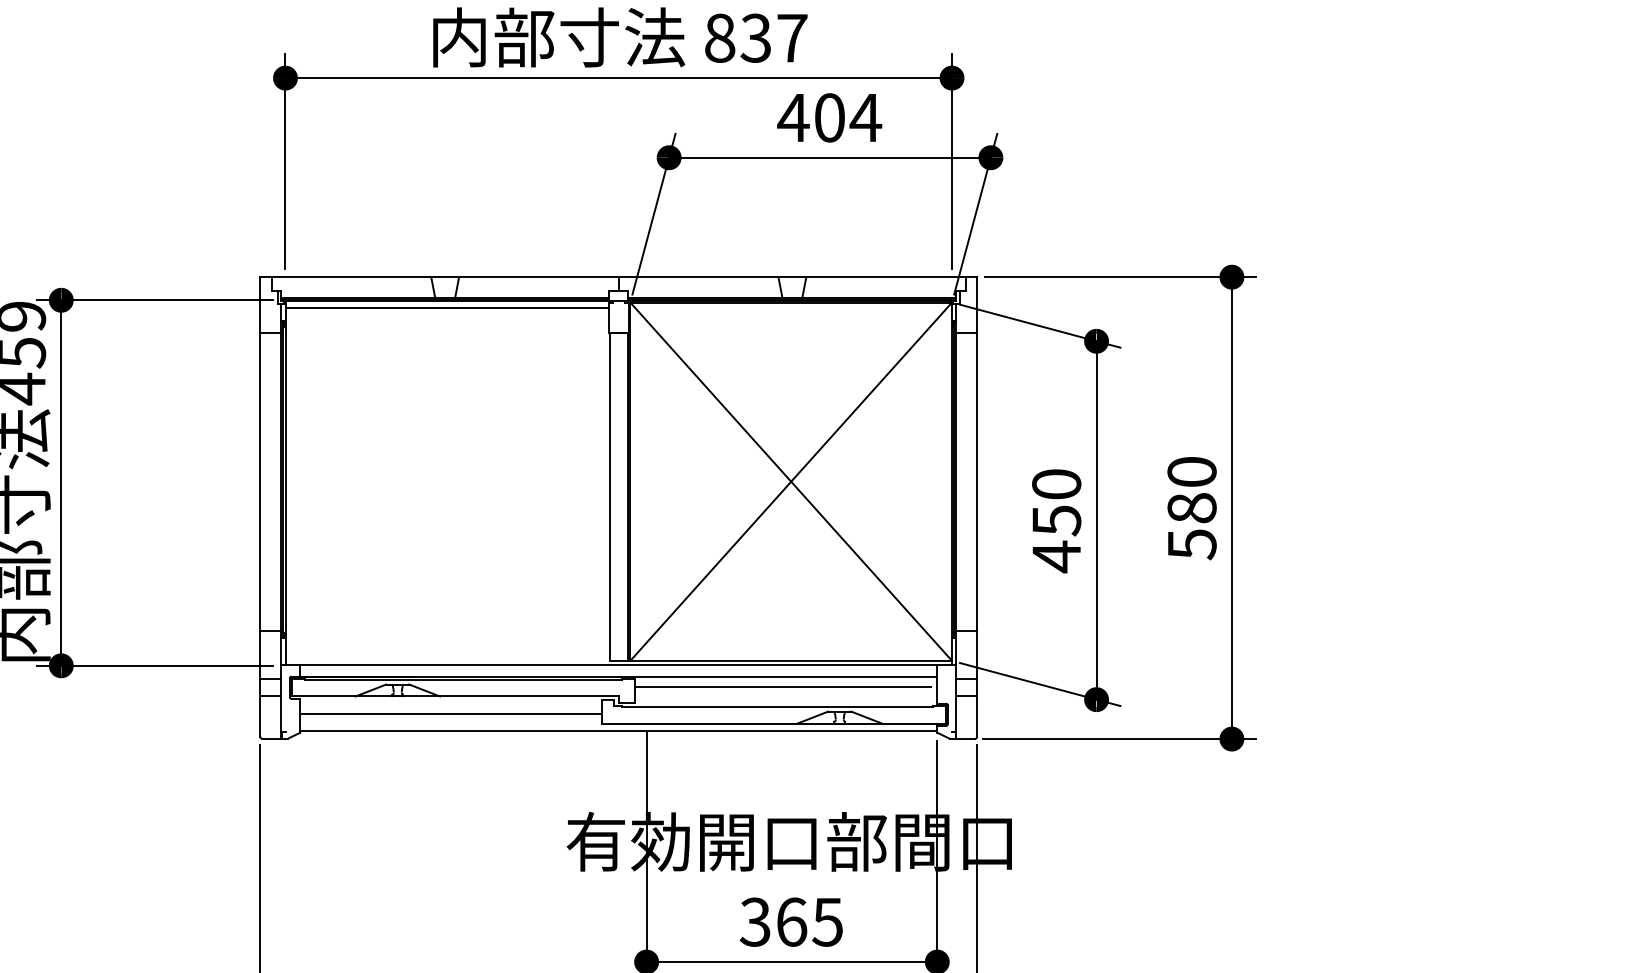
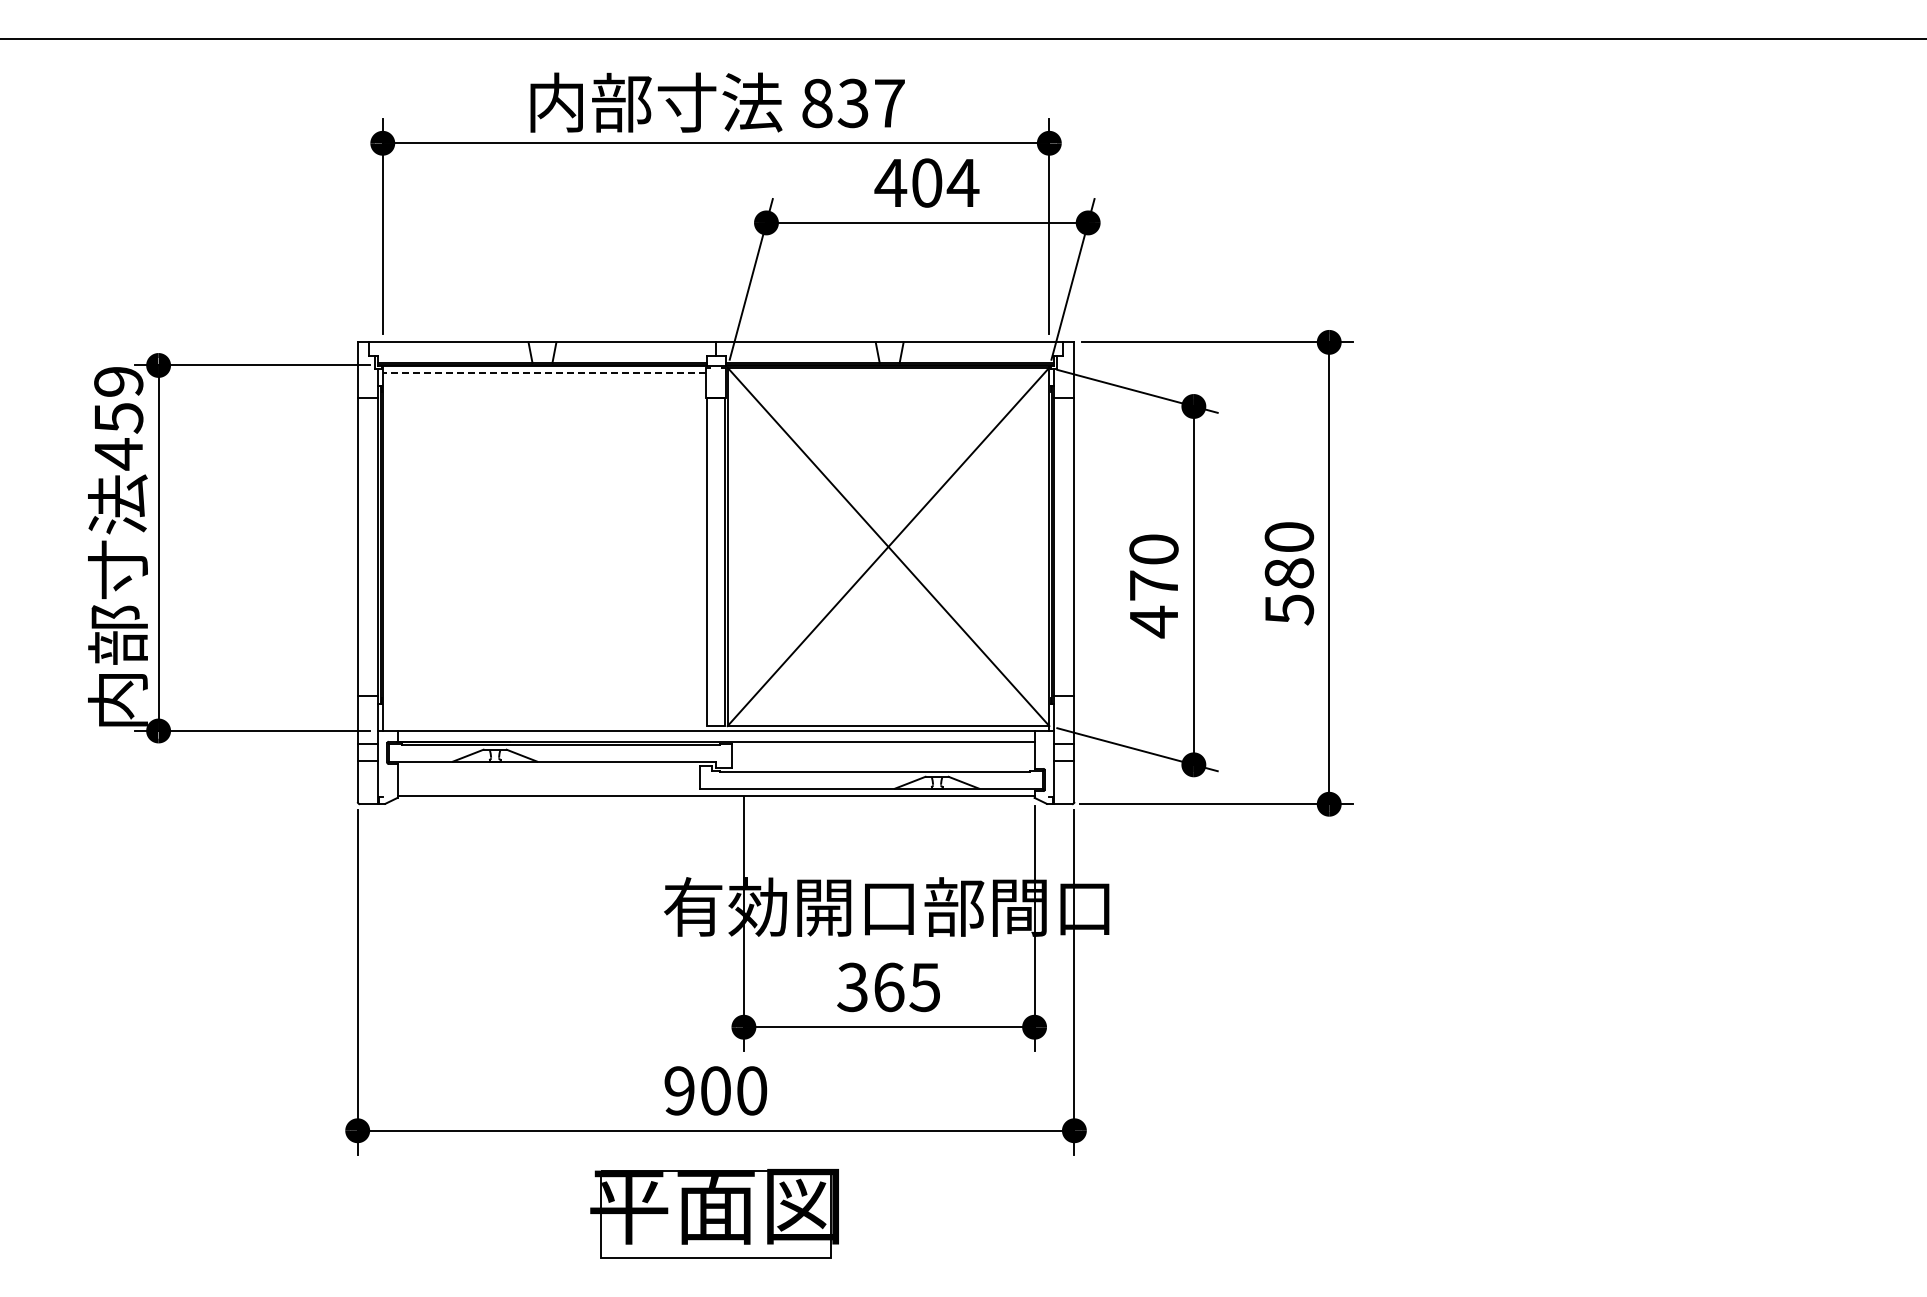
line: (447, 308) -> (544, 373), solid -> dashed
text: (1057, 520) -> (1154, 585), 450 -> 470
line: (783, 687) -> (880, 752), removed
line: (451, 714) -> (548, 779), removed

